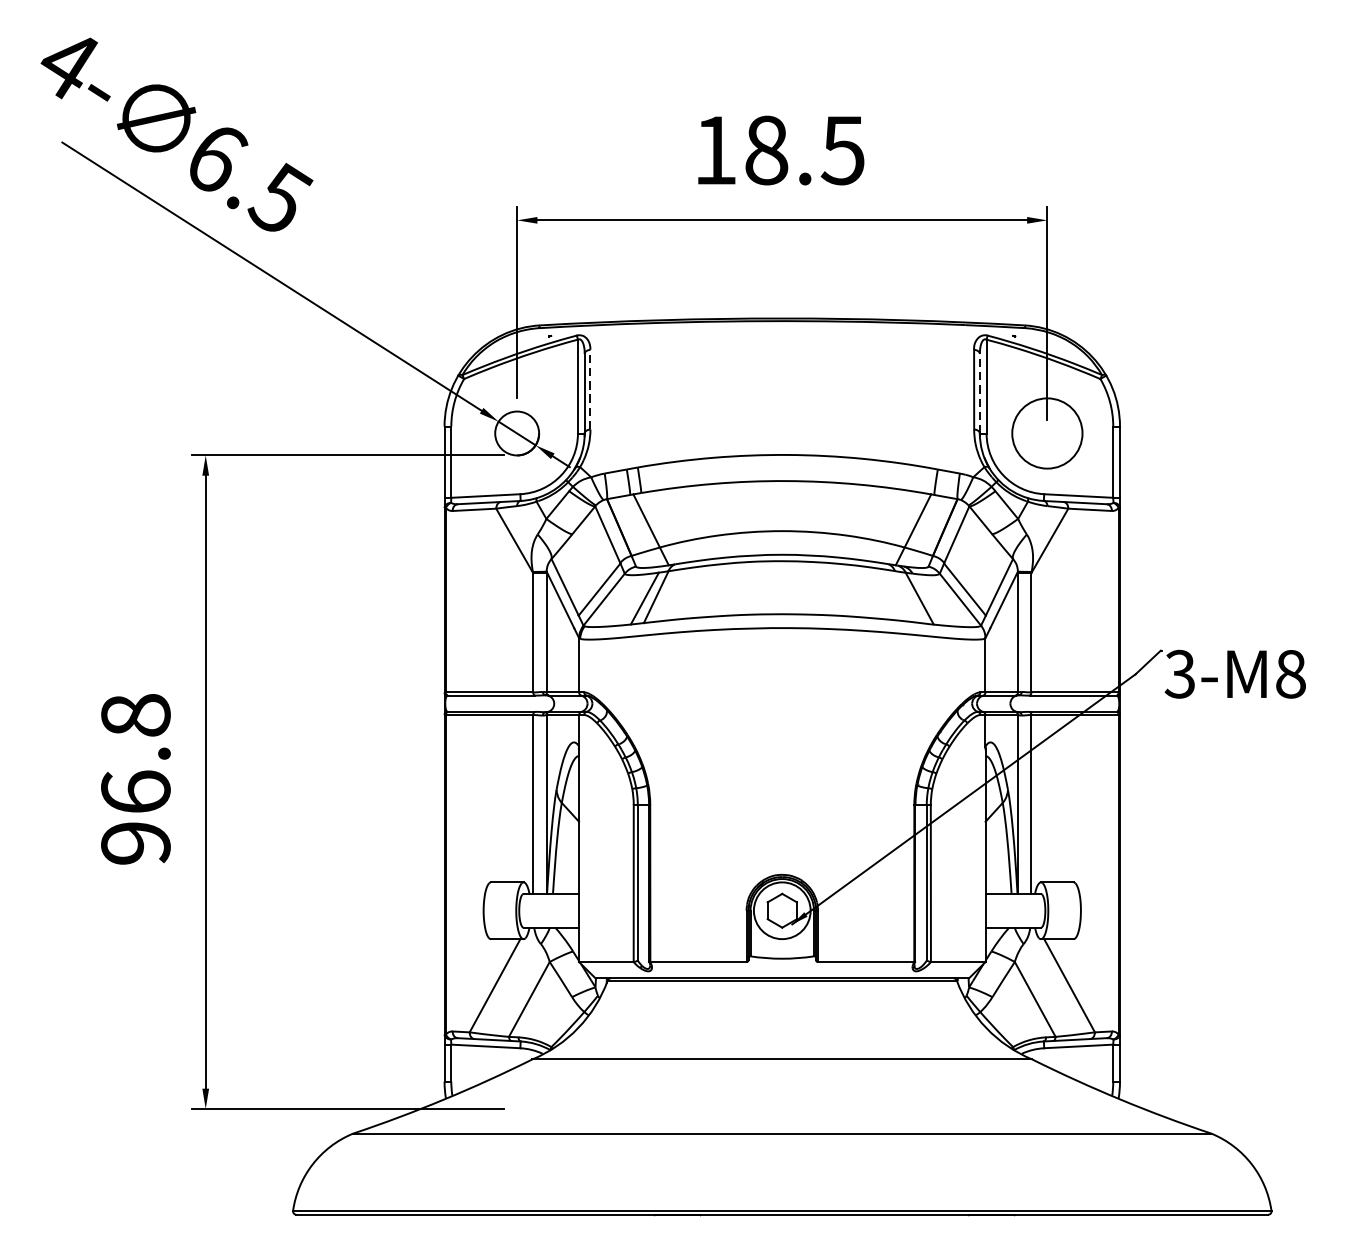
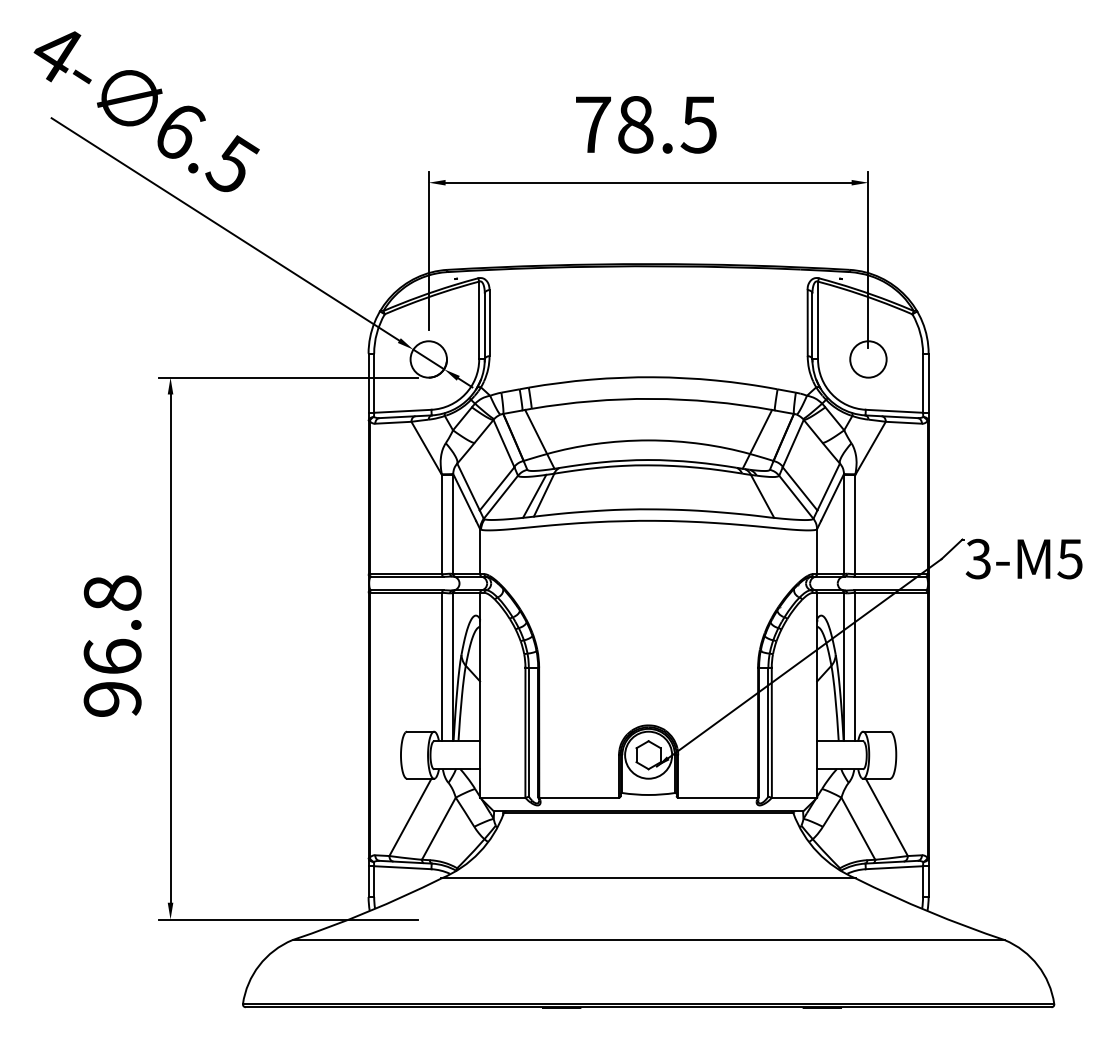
text: (715, 150) -> (593, 124), 18.5 -> 78.5
line: (590, 388) -> (489, 322), dashed -> solid
line: (979, 392) -> (812, 325), dashed -> solid
circle: (1047, 433) -> (868, 359), size x0.62
text: (1289, 674) -> (1069, 559), 3-M8 -> 3-M5

